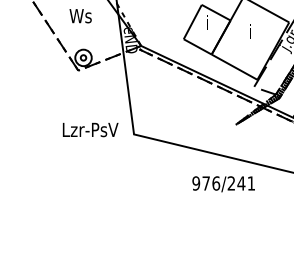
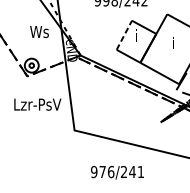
text: (80, 16) -> (39, 32), moved
line: (193, 21) -> (124, 34), solid -> dashed
text: (90, 129) -> (37, 104), moved
text: (223, 184) -> (117, 172), moved

